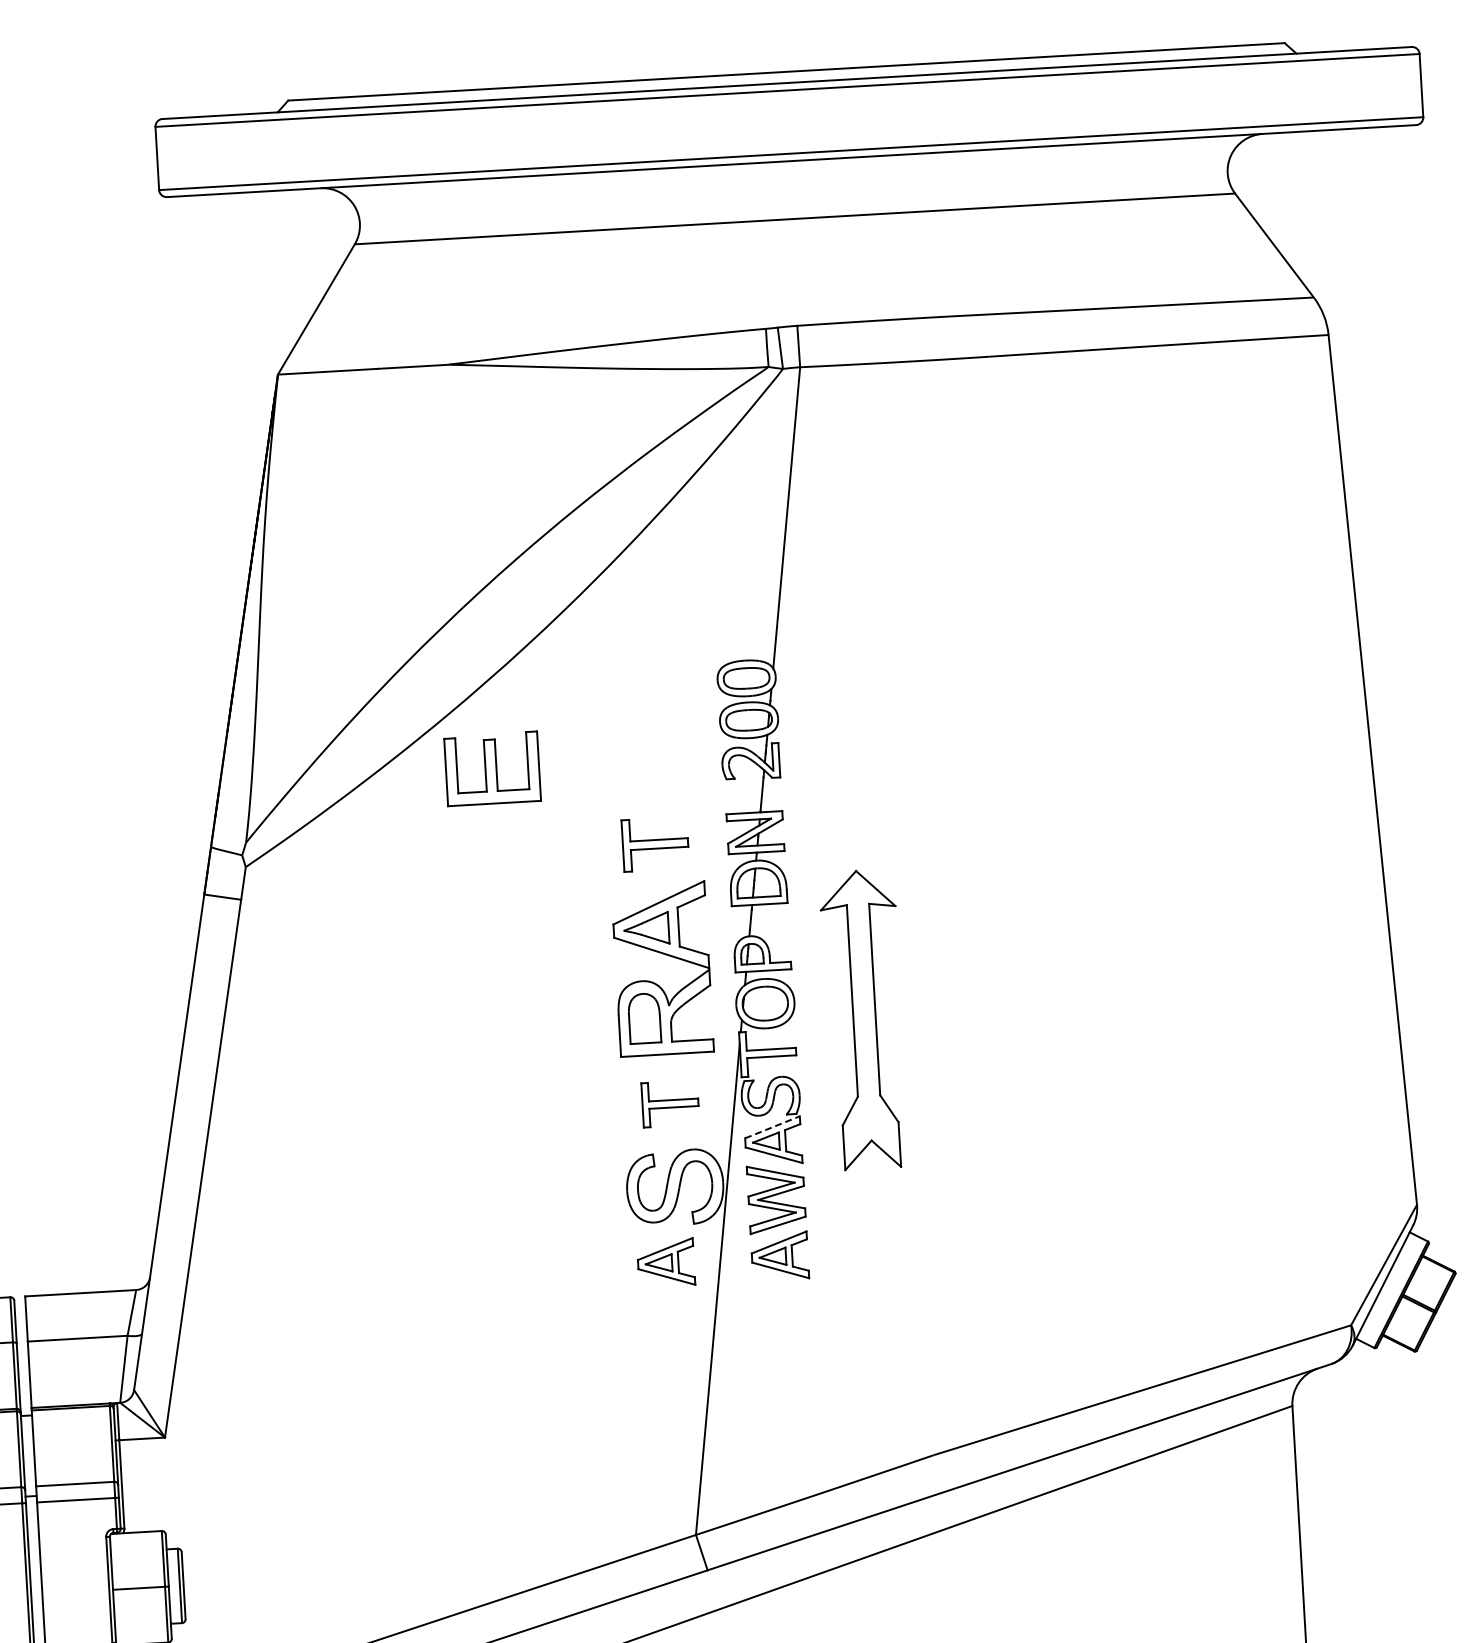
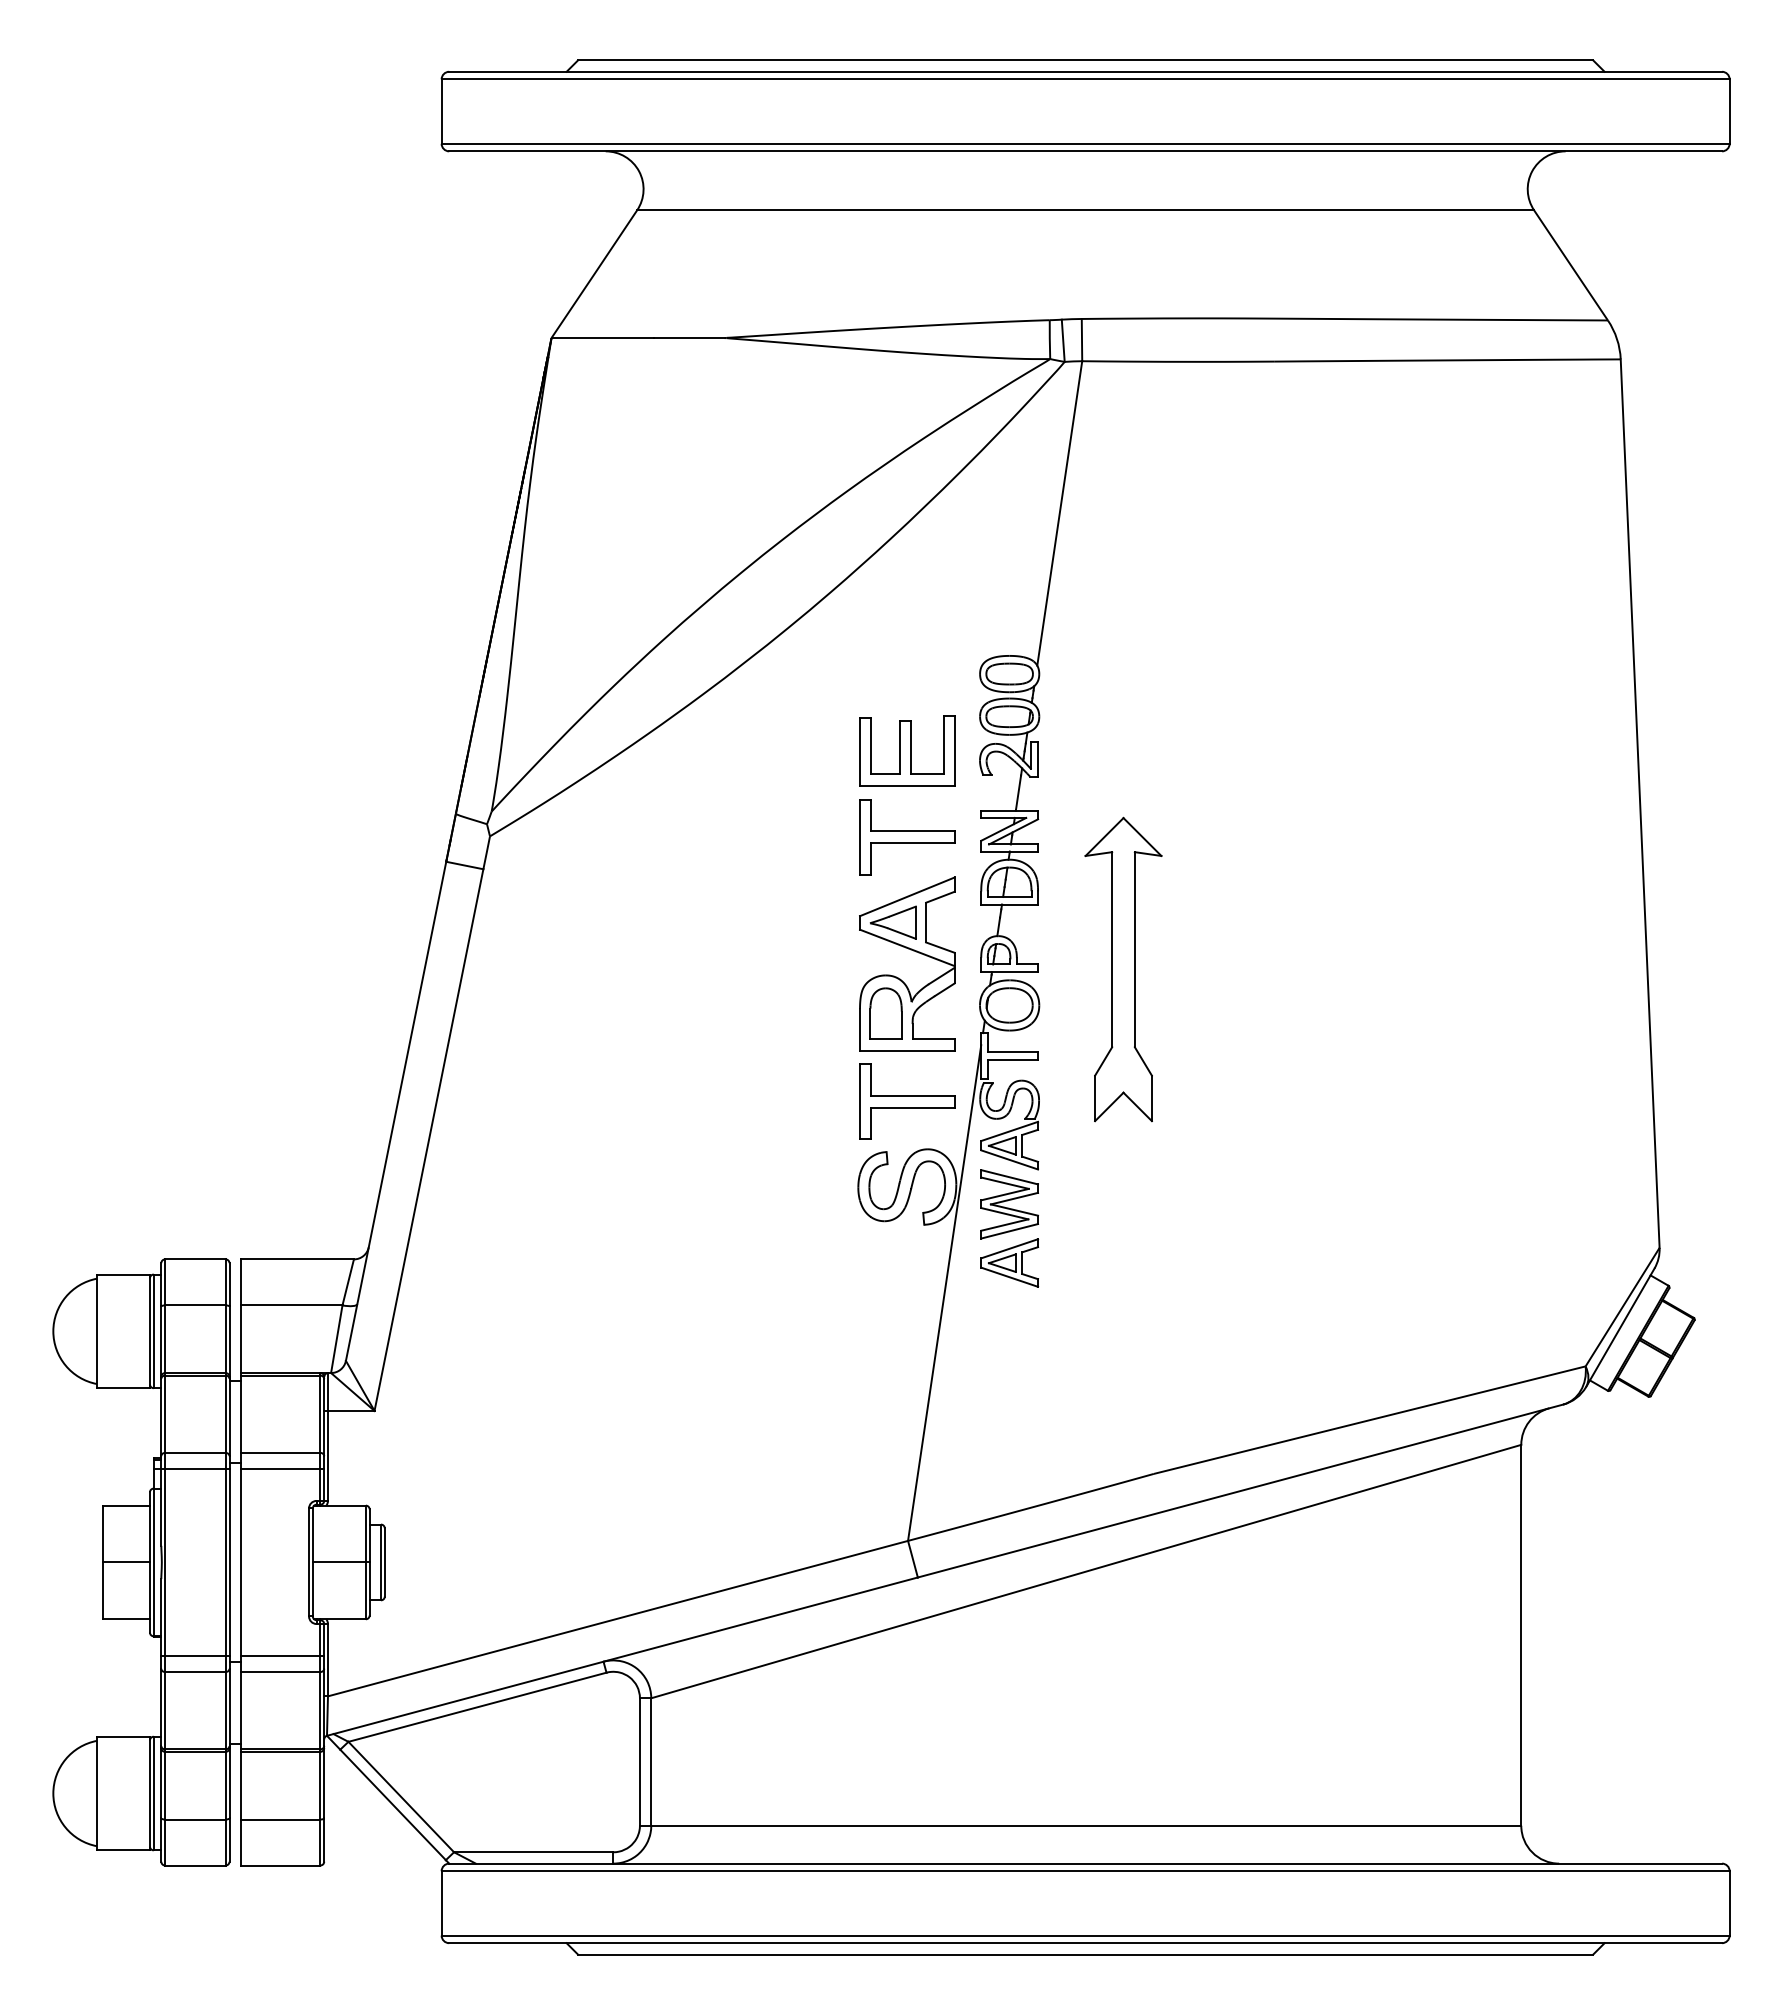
part: (492, 768) -> (907, 750), moved
part: (655, 844) -> (907, 837), size x1.43
part: (864, 1019) -> (1123, 969), moved
part: (670, 1103) -> (907, 1101), size x1.67
line: (772, 1127) -> (1009, 1131), dashed -> solid
part: (665, 1262) -> (893, 1262), removed

